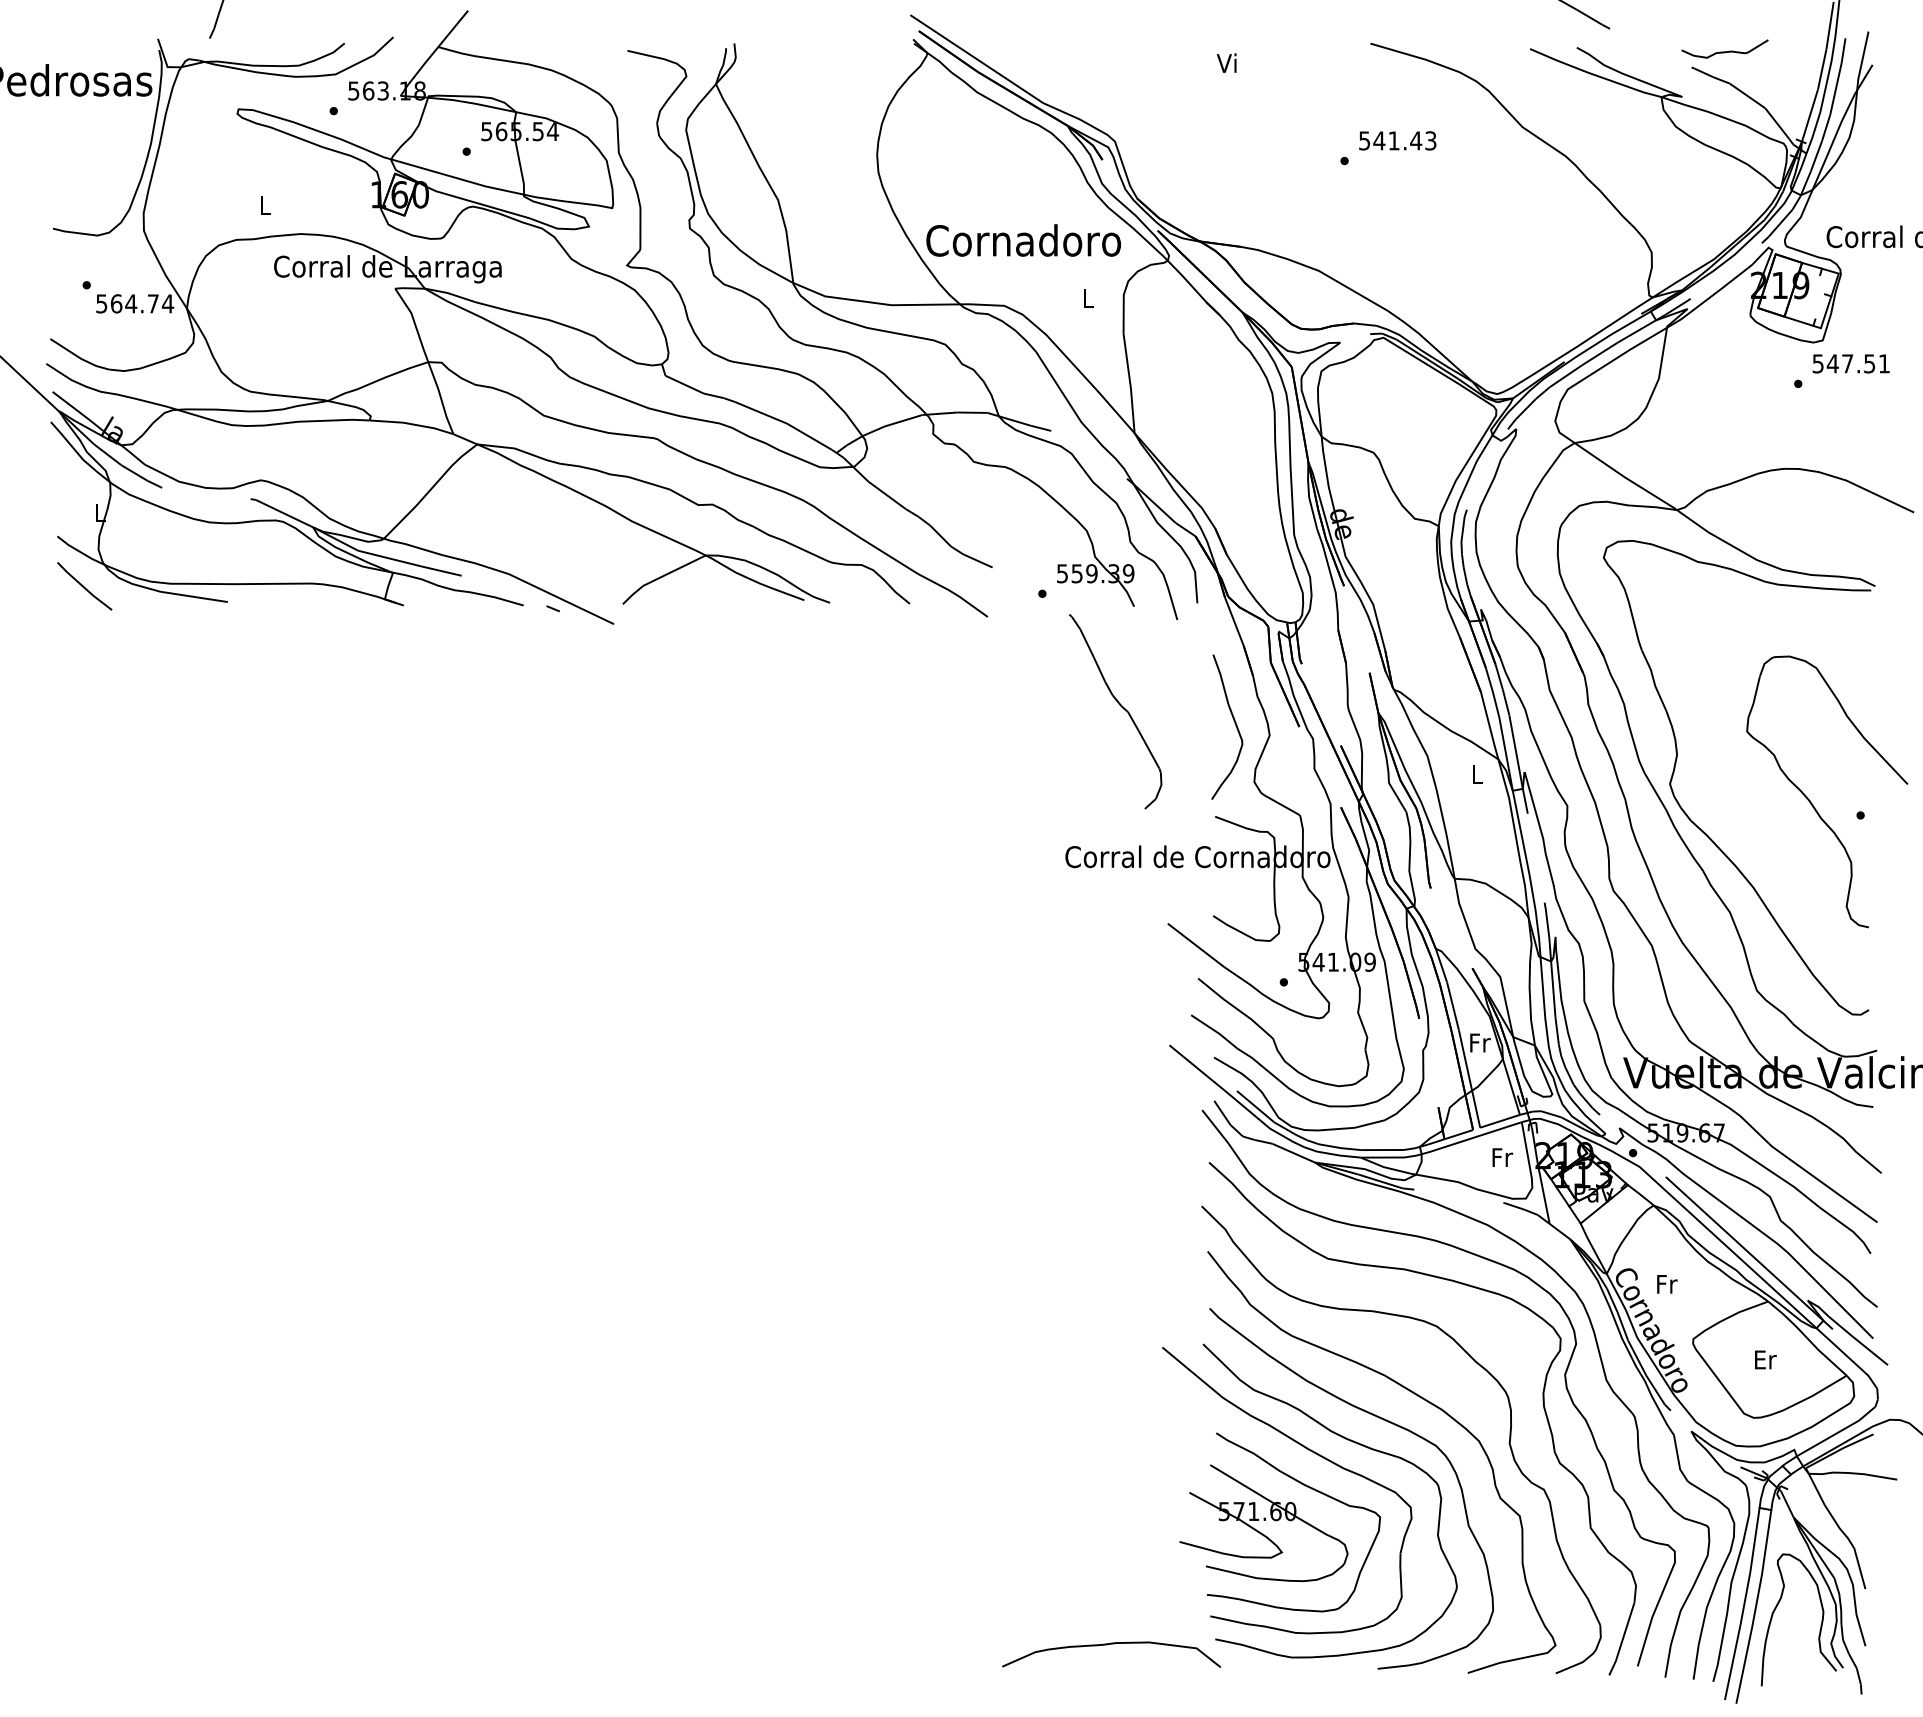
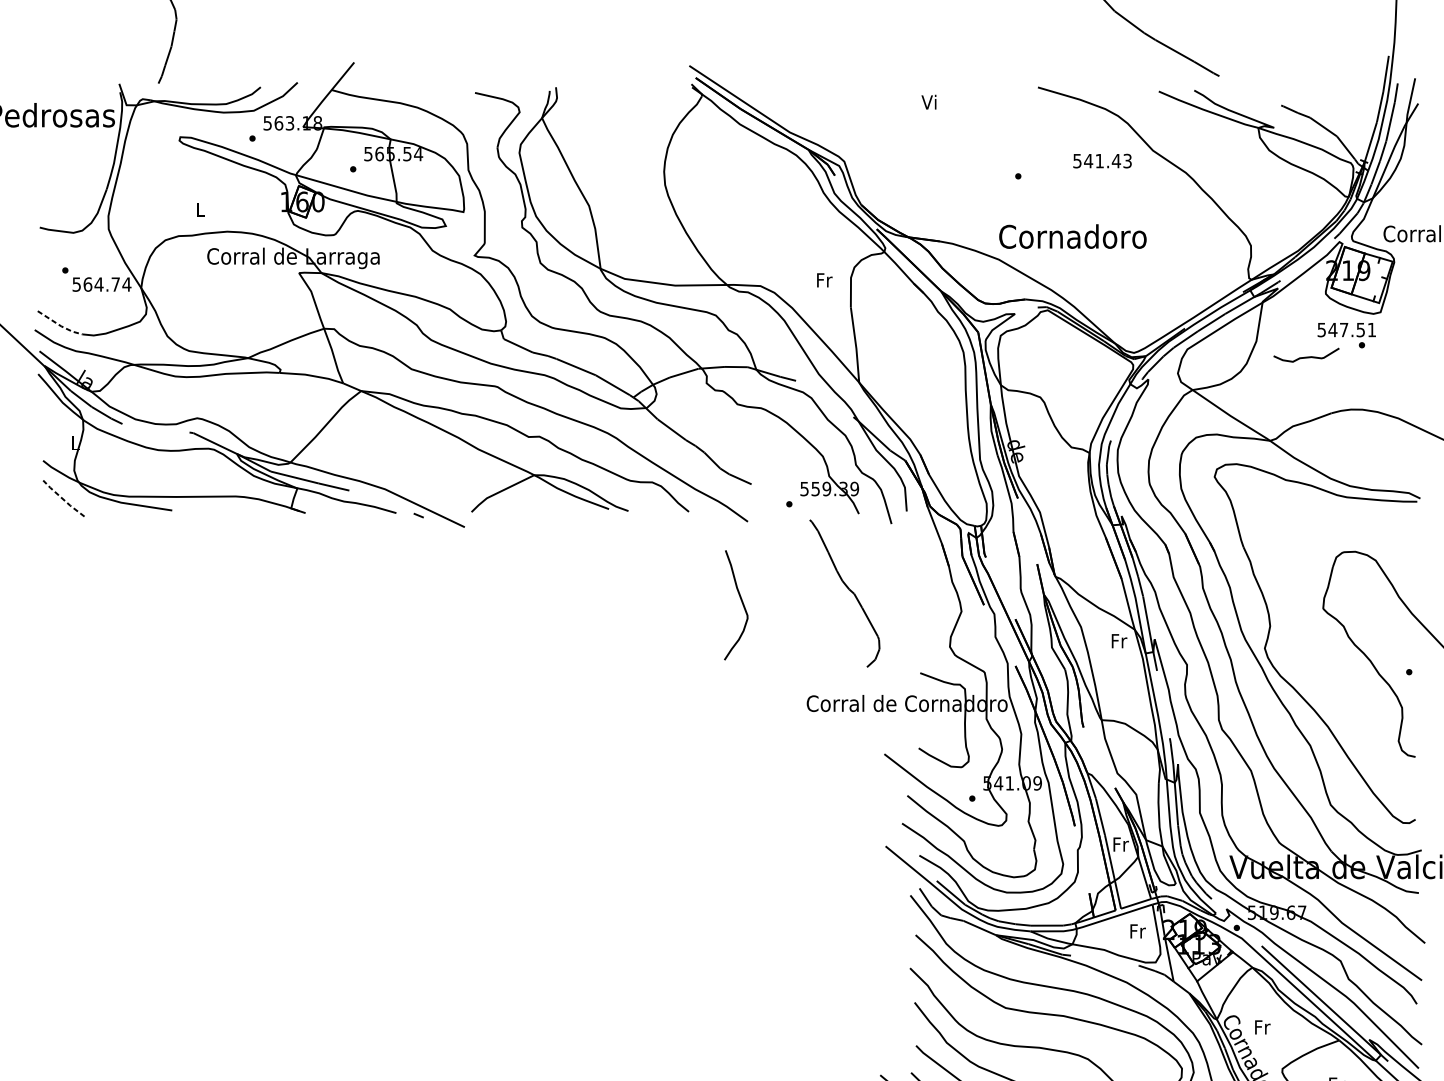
curve: (1724, 51) -> (1306, 357), moved
text: (1397, 140) -> (1102, 160), moved
text: (1023, 240) -> (1072, 236), moved
text: (1089, 297) -> (825, 279), L -> Fr
line: (79, 357) -> (59, 325), solid -> dashed
text: (1850, 363) -> (1346, 329), moved
line: (83, 587) -> (62, 499), solid -> dashed
curve: (1234, 723) -> (741, 602), moved
text: (1478, 774) -> (1119, 641), L -> Fr

